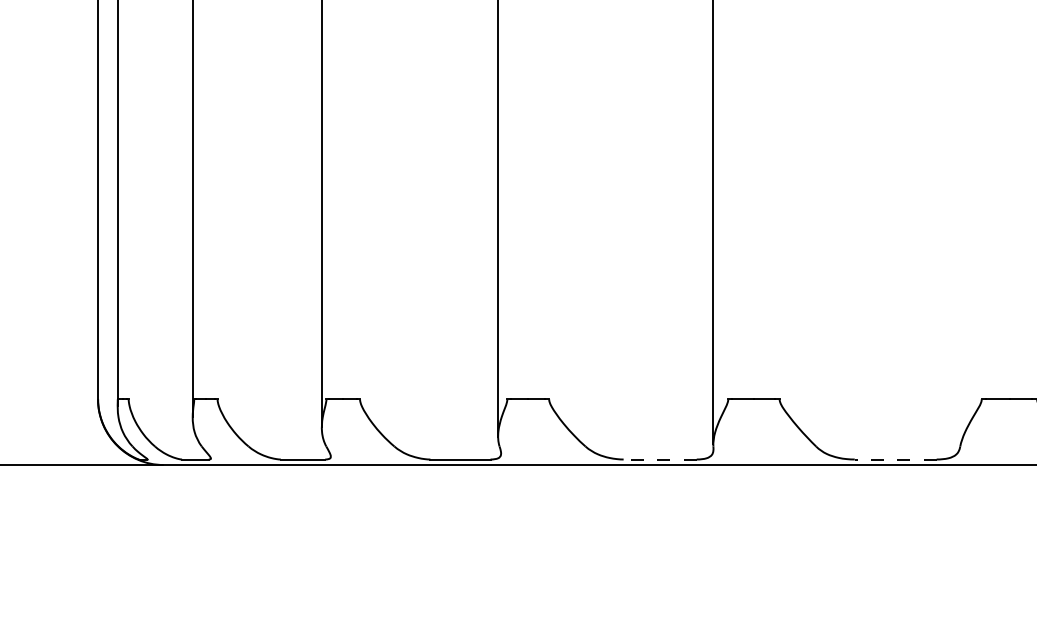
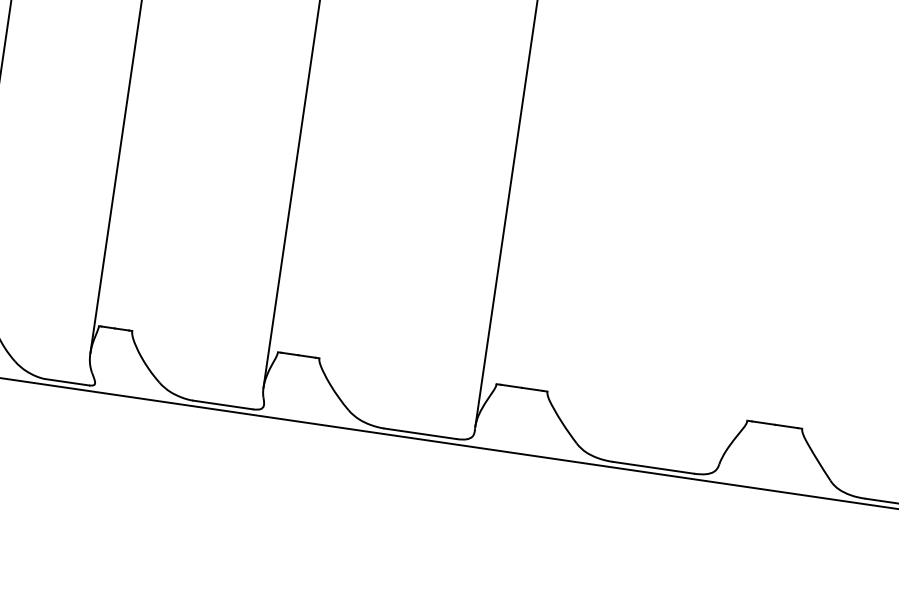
line: (660, 459) -> (420, 433), dashed -> solid
line: (895, 459) -> (653, 467), dashed -> solid

